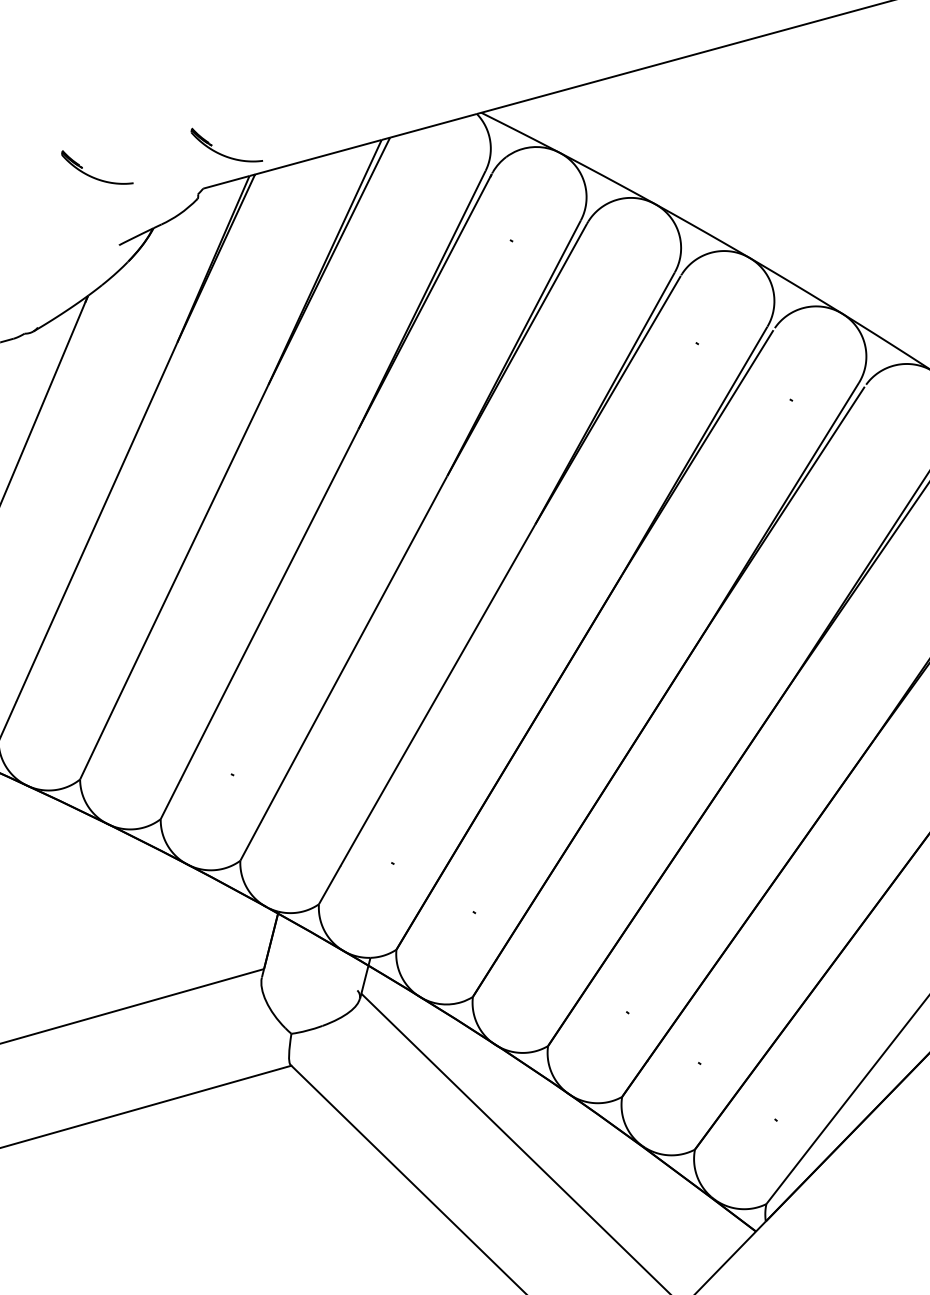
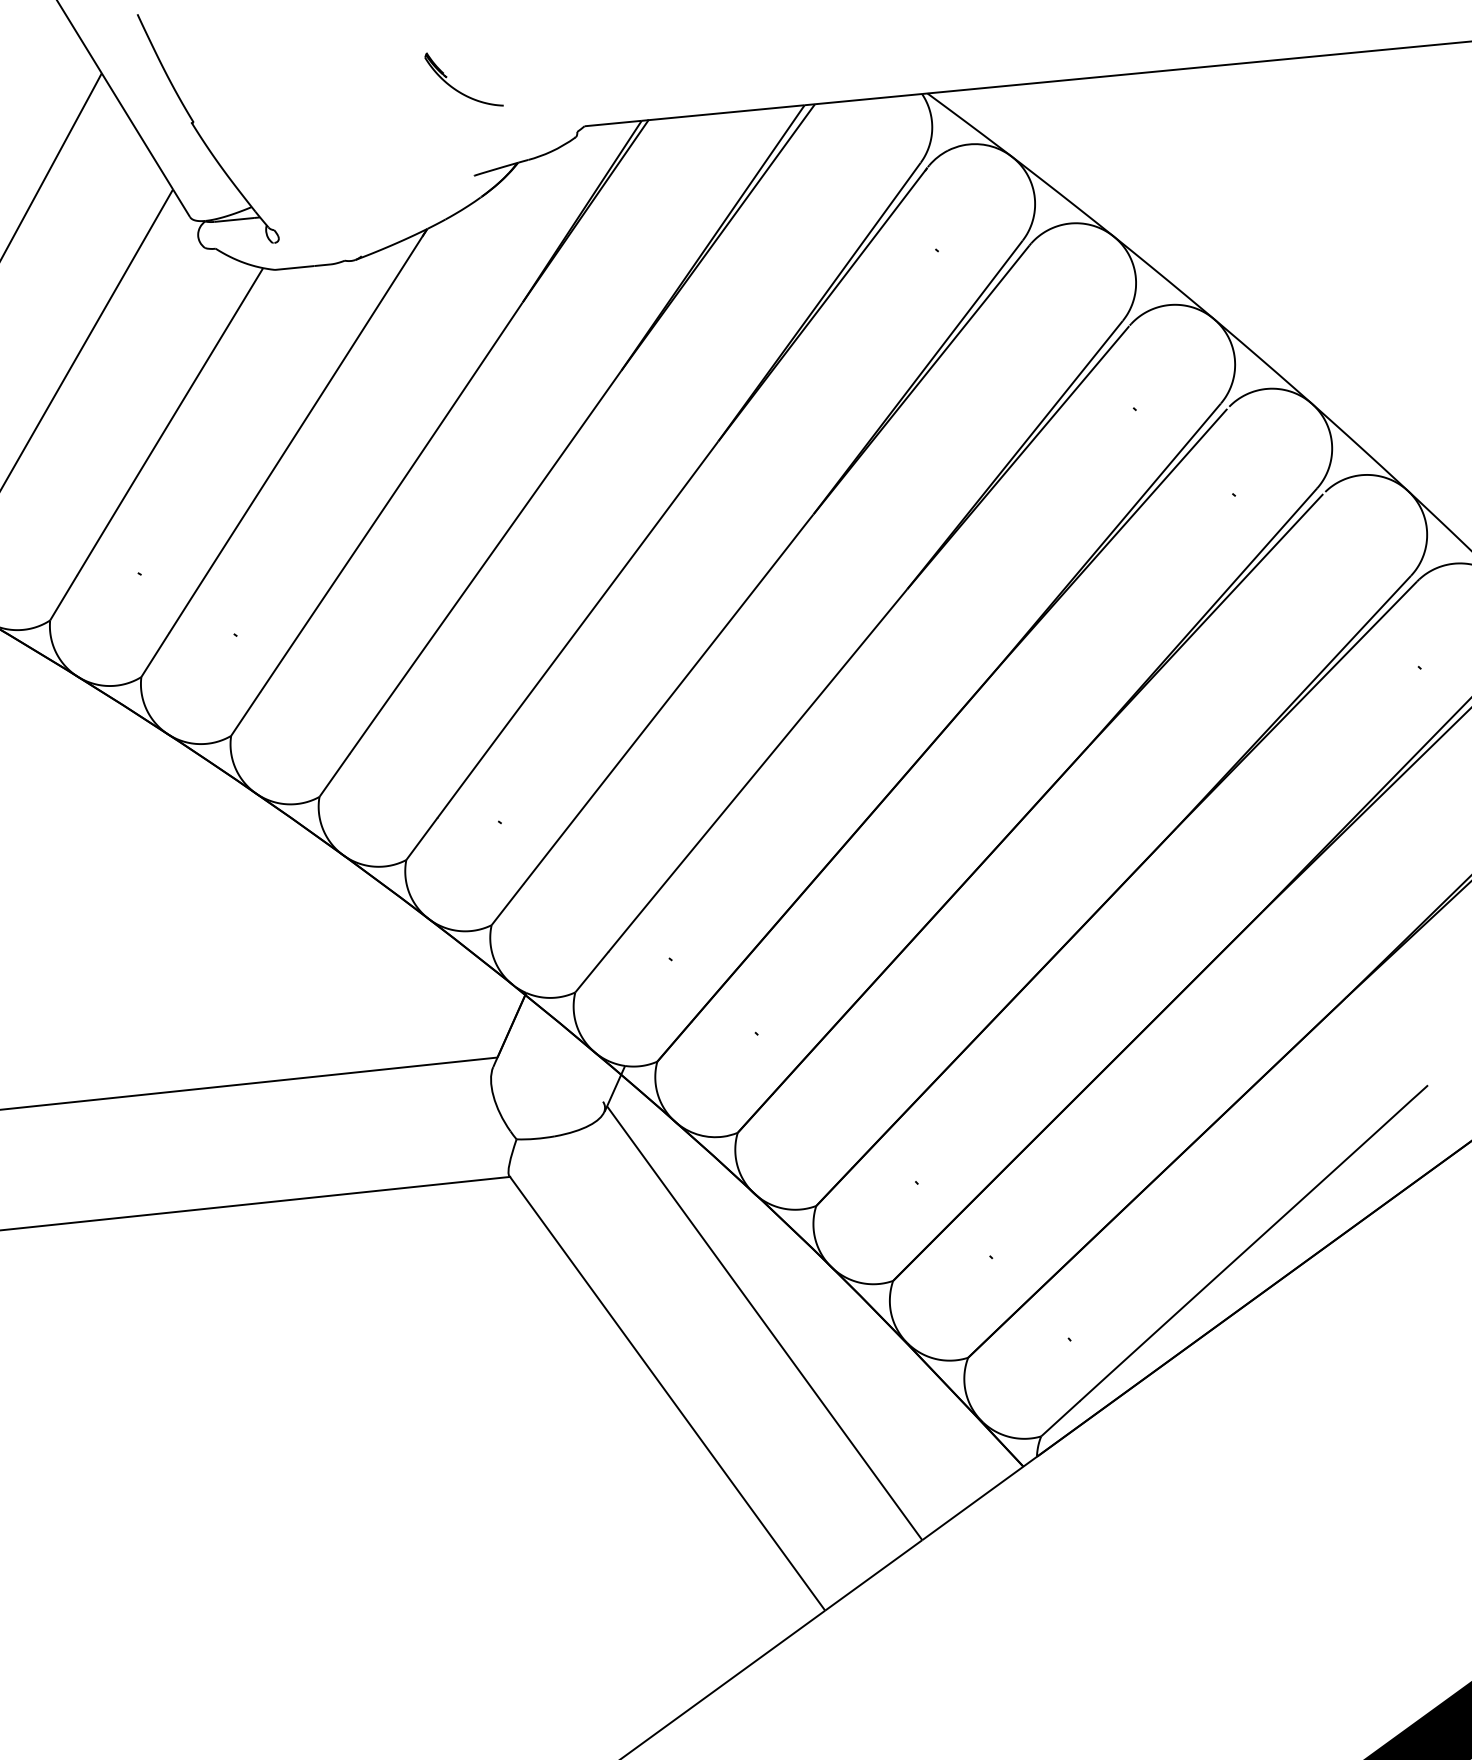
part: (222, 154) -> (614, 89), removed

